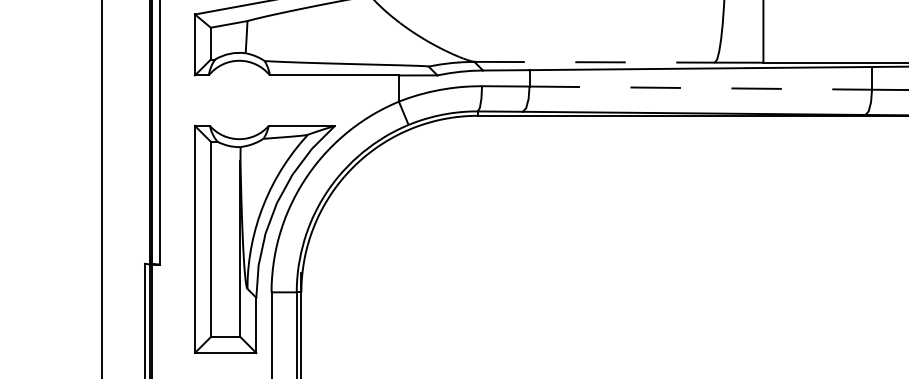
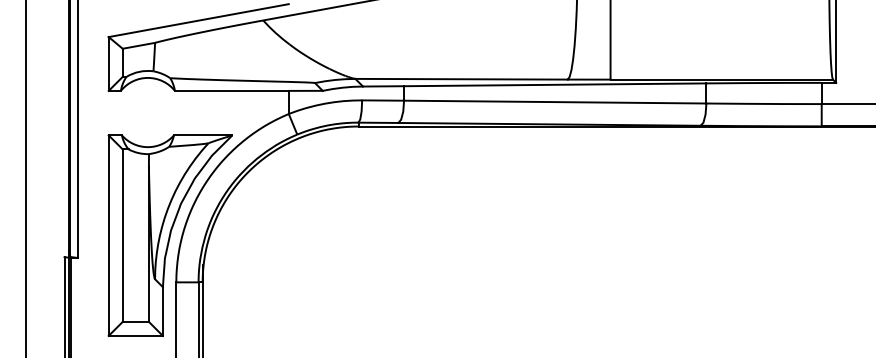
line: (595, 62) -> (462, 79), dashed -> solid
line: (701, 88) -> (555, 102), dashed -> solid

